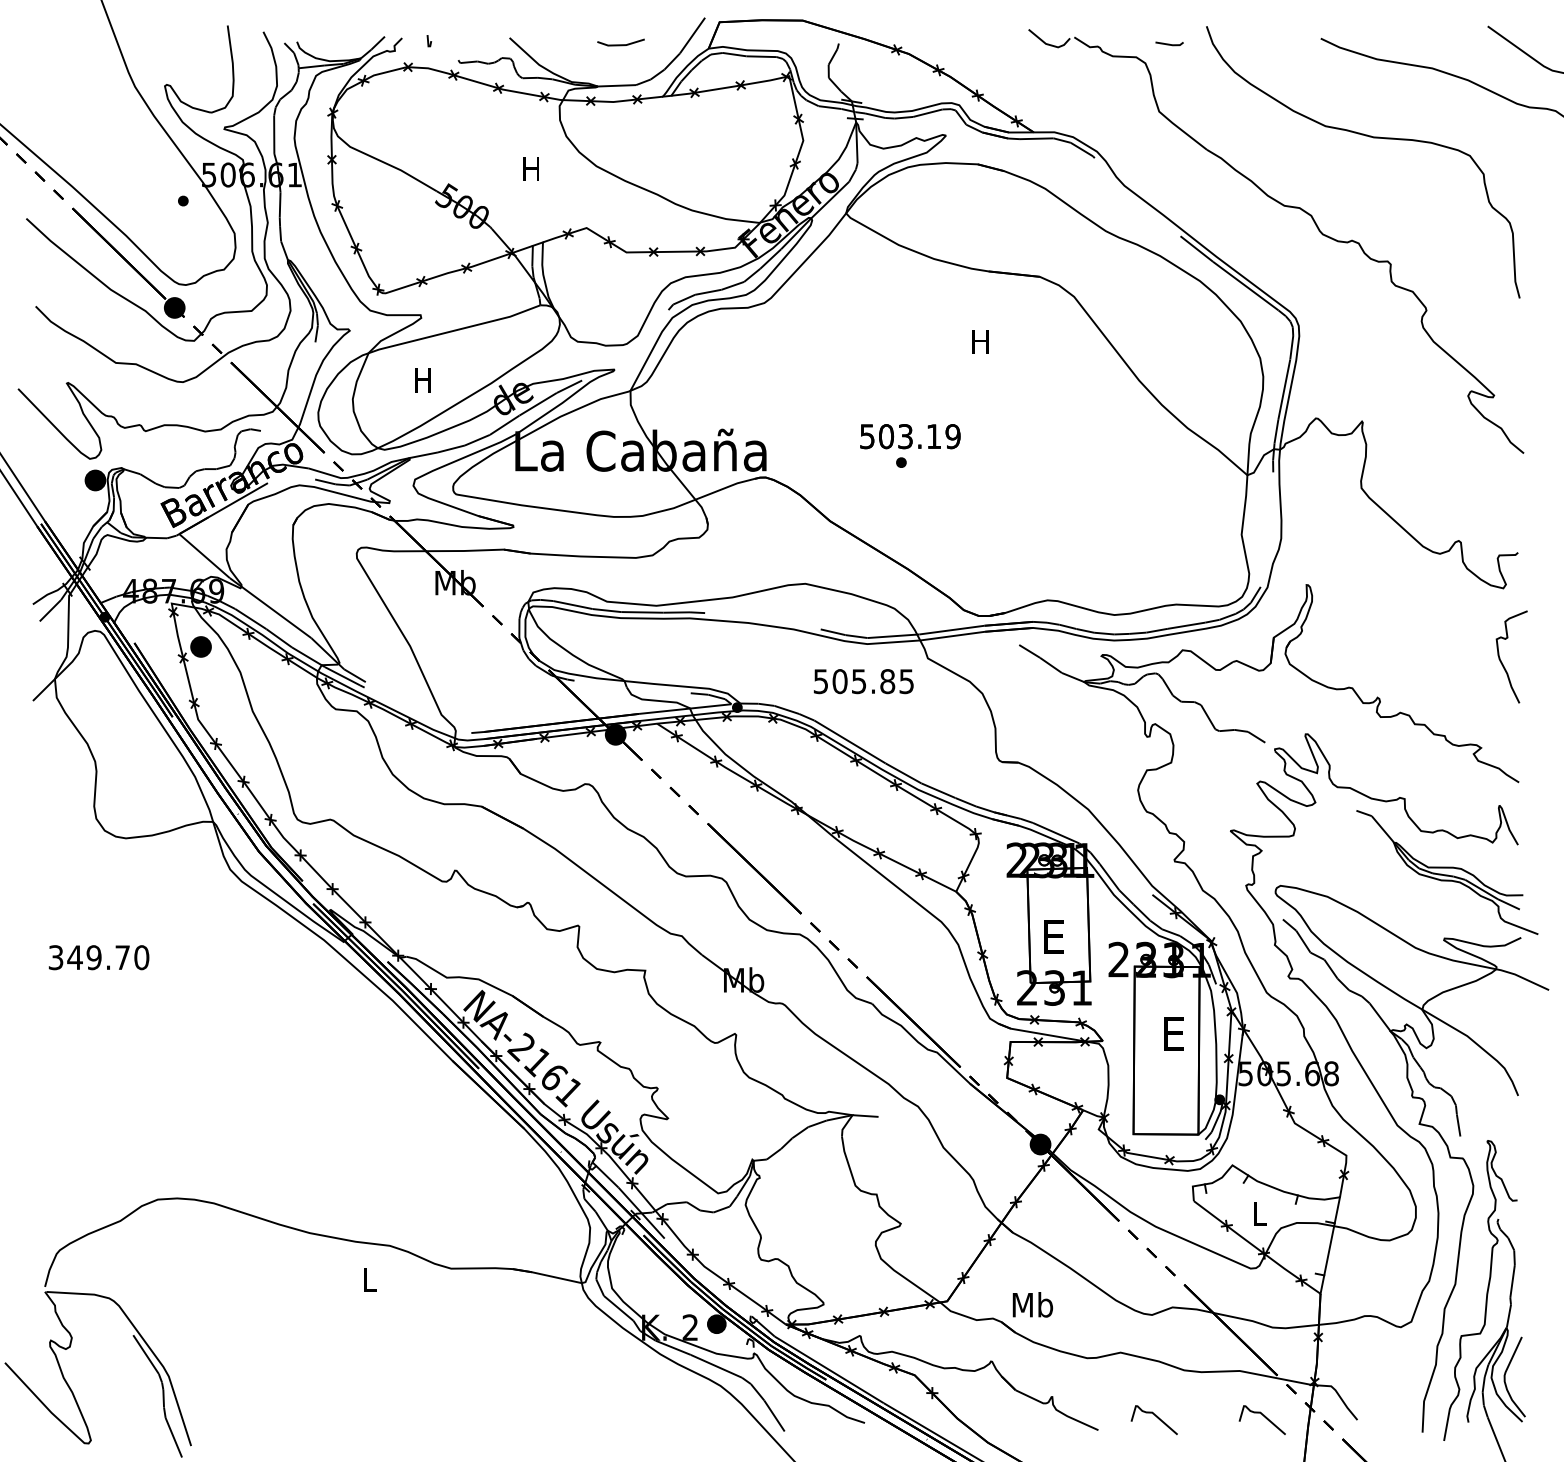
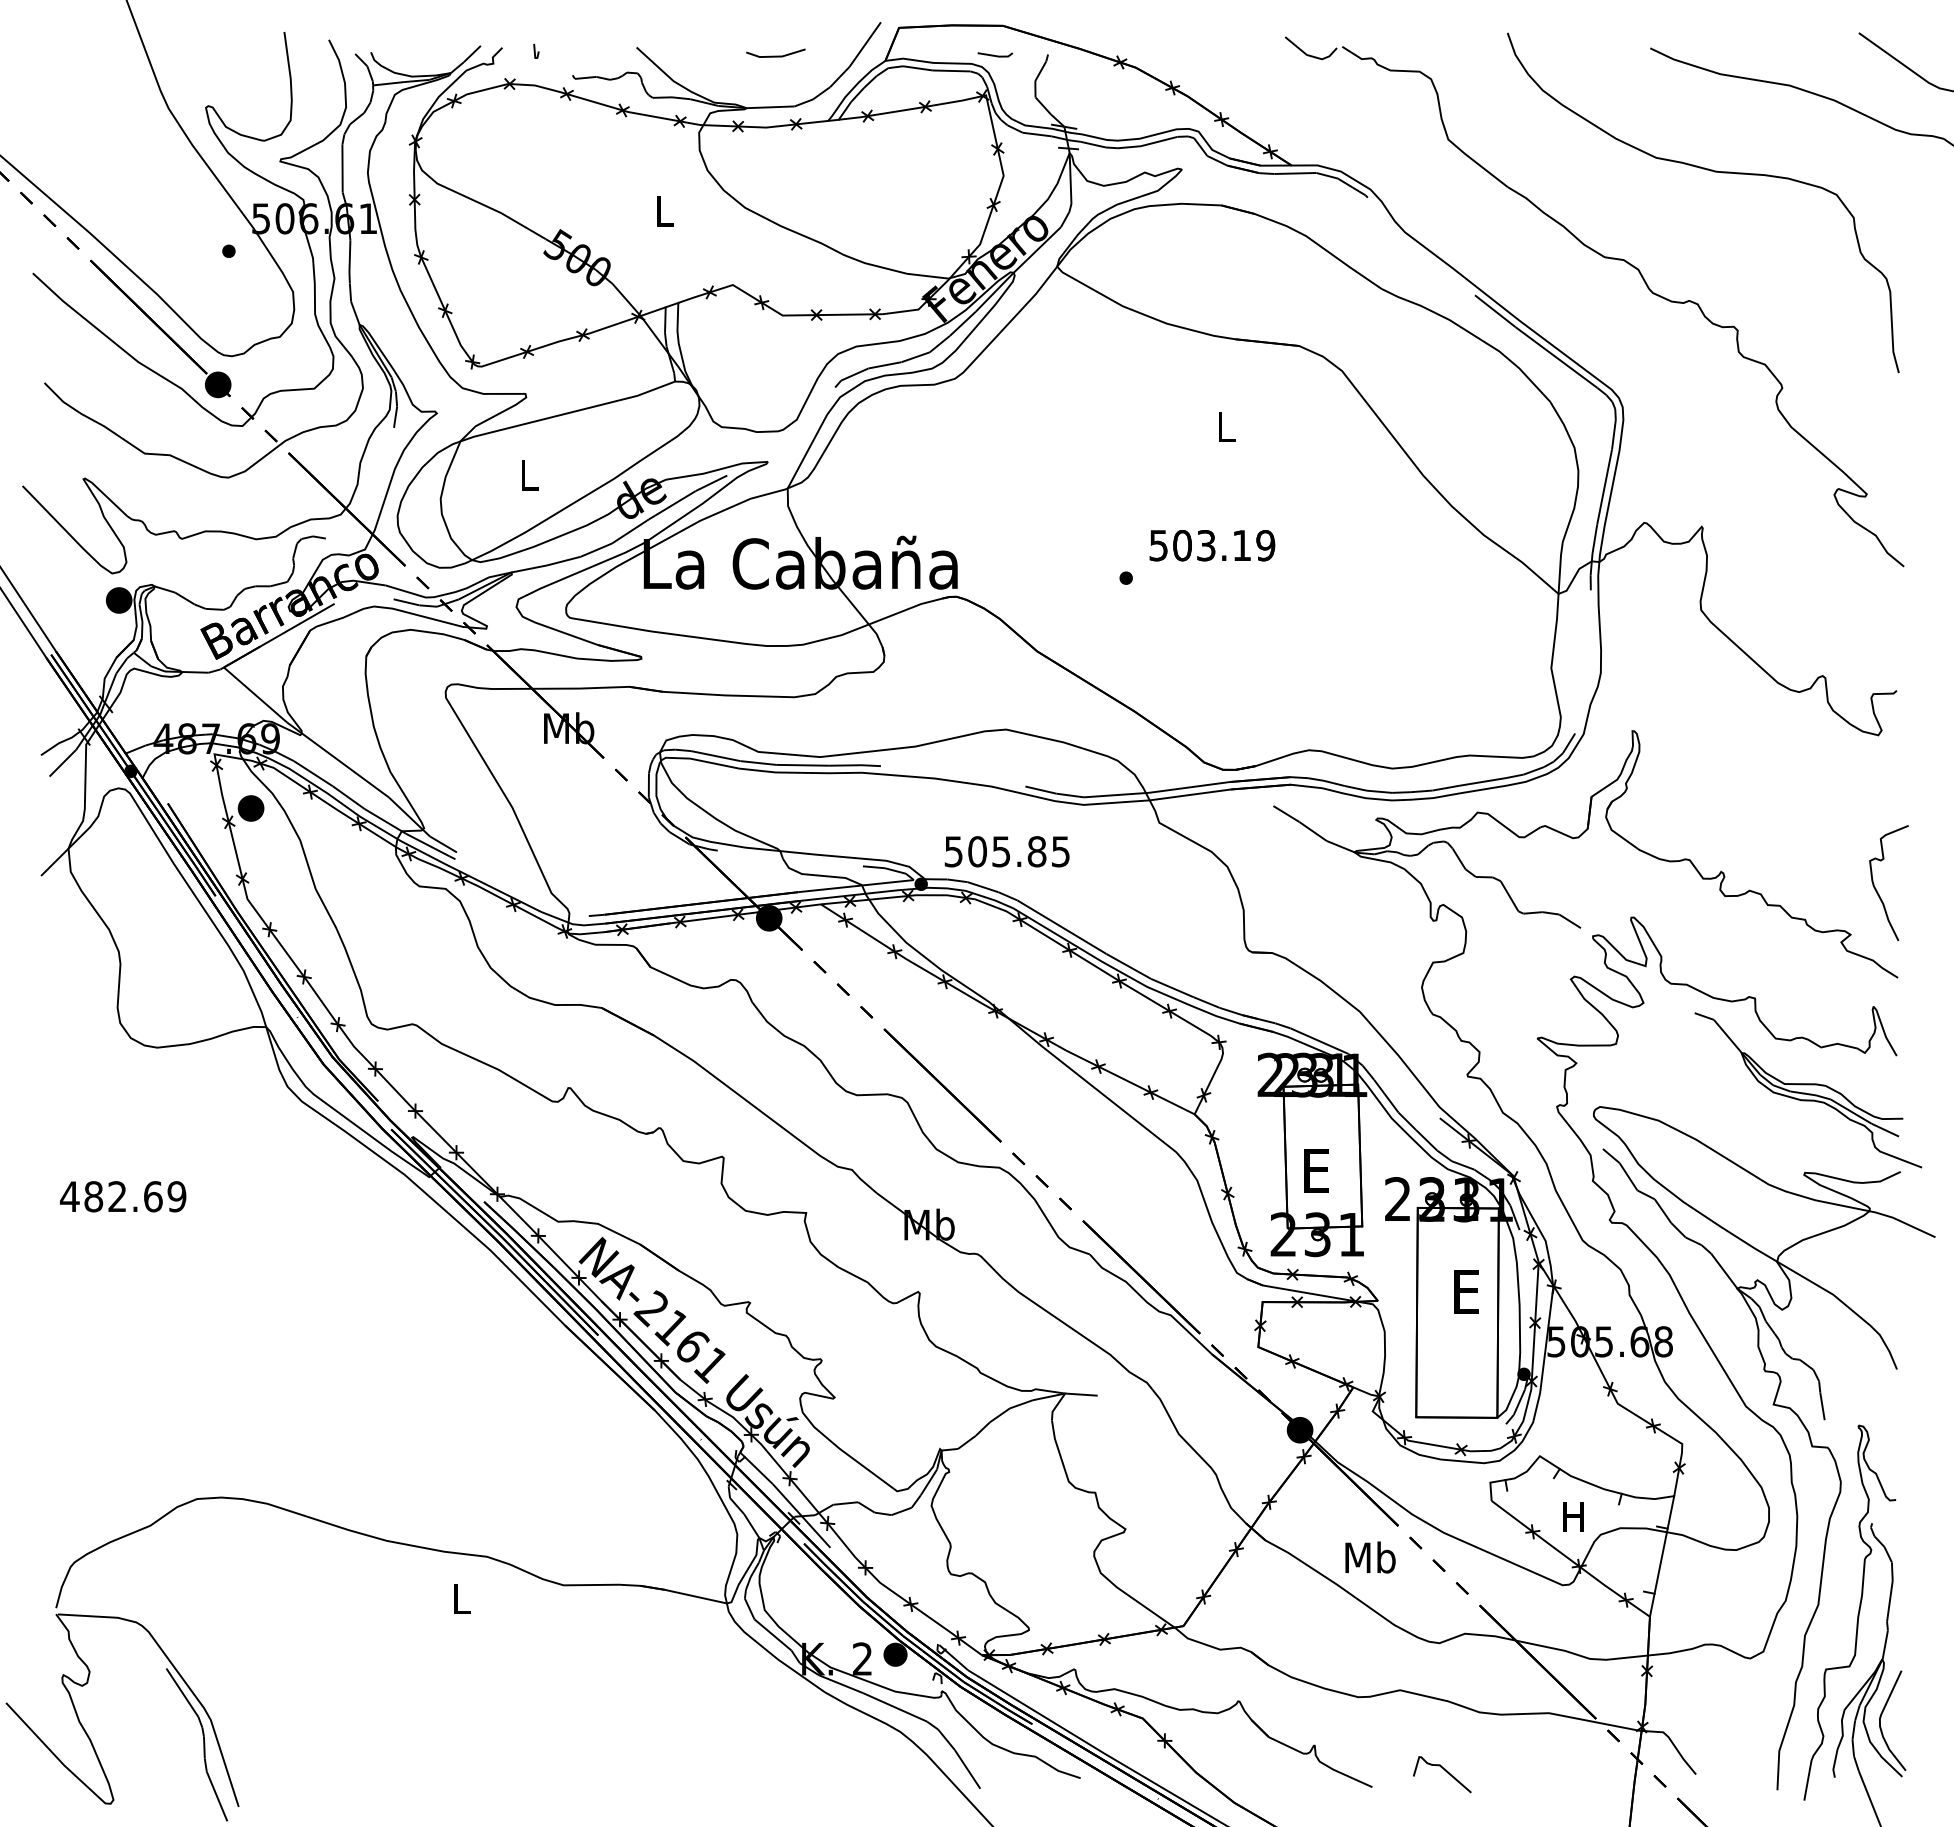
line: (1168, 43) -> (993, 54), moved
text: (531, 169) -> (663, 211), H -> L
text: (980, 341) -> (1225, 426), H -> L
text: (423, 380) -> (528, 475), H -> L
text: (910, 436) -> (1212, 545), moved
curve: (1501, 661) -> (1876, 888), moved
text: (863, 681) -> (1006, 851), moved
text: (98, 957) -> (123, 1196), 349.70 -> 482.69
text: (1259, 1213) -> (1573, 1516), L -> H
text: (1032, 1304) -> (1370, 1557), moved
curve: (1264, 1417) -> (1580, 1771), removed

